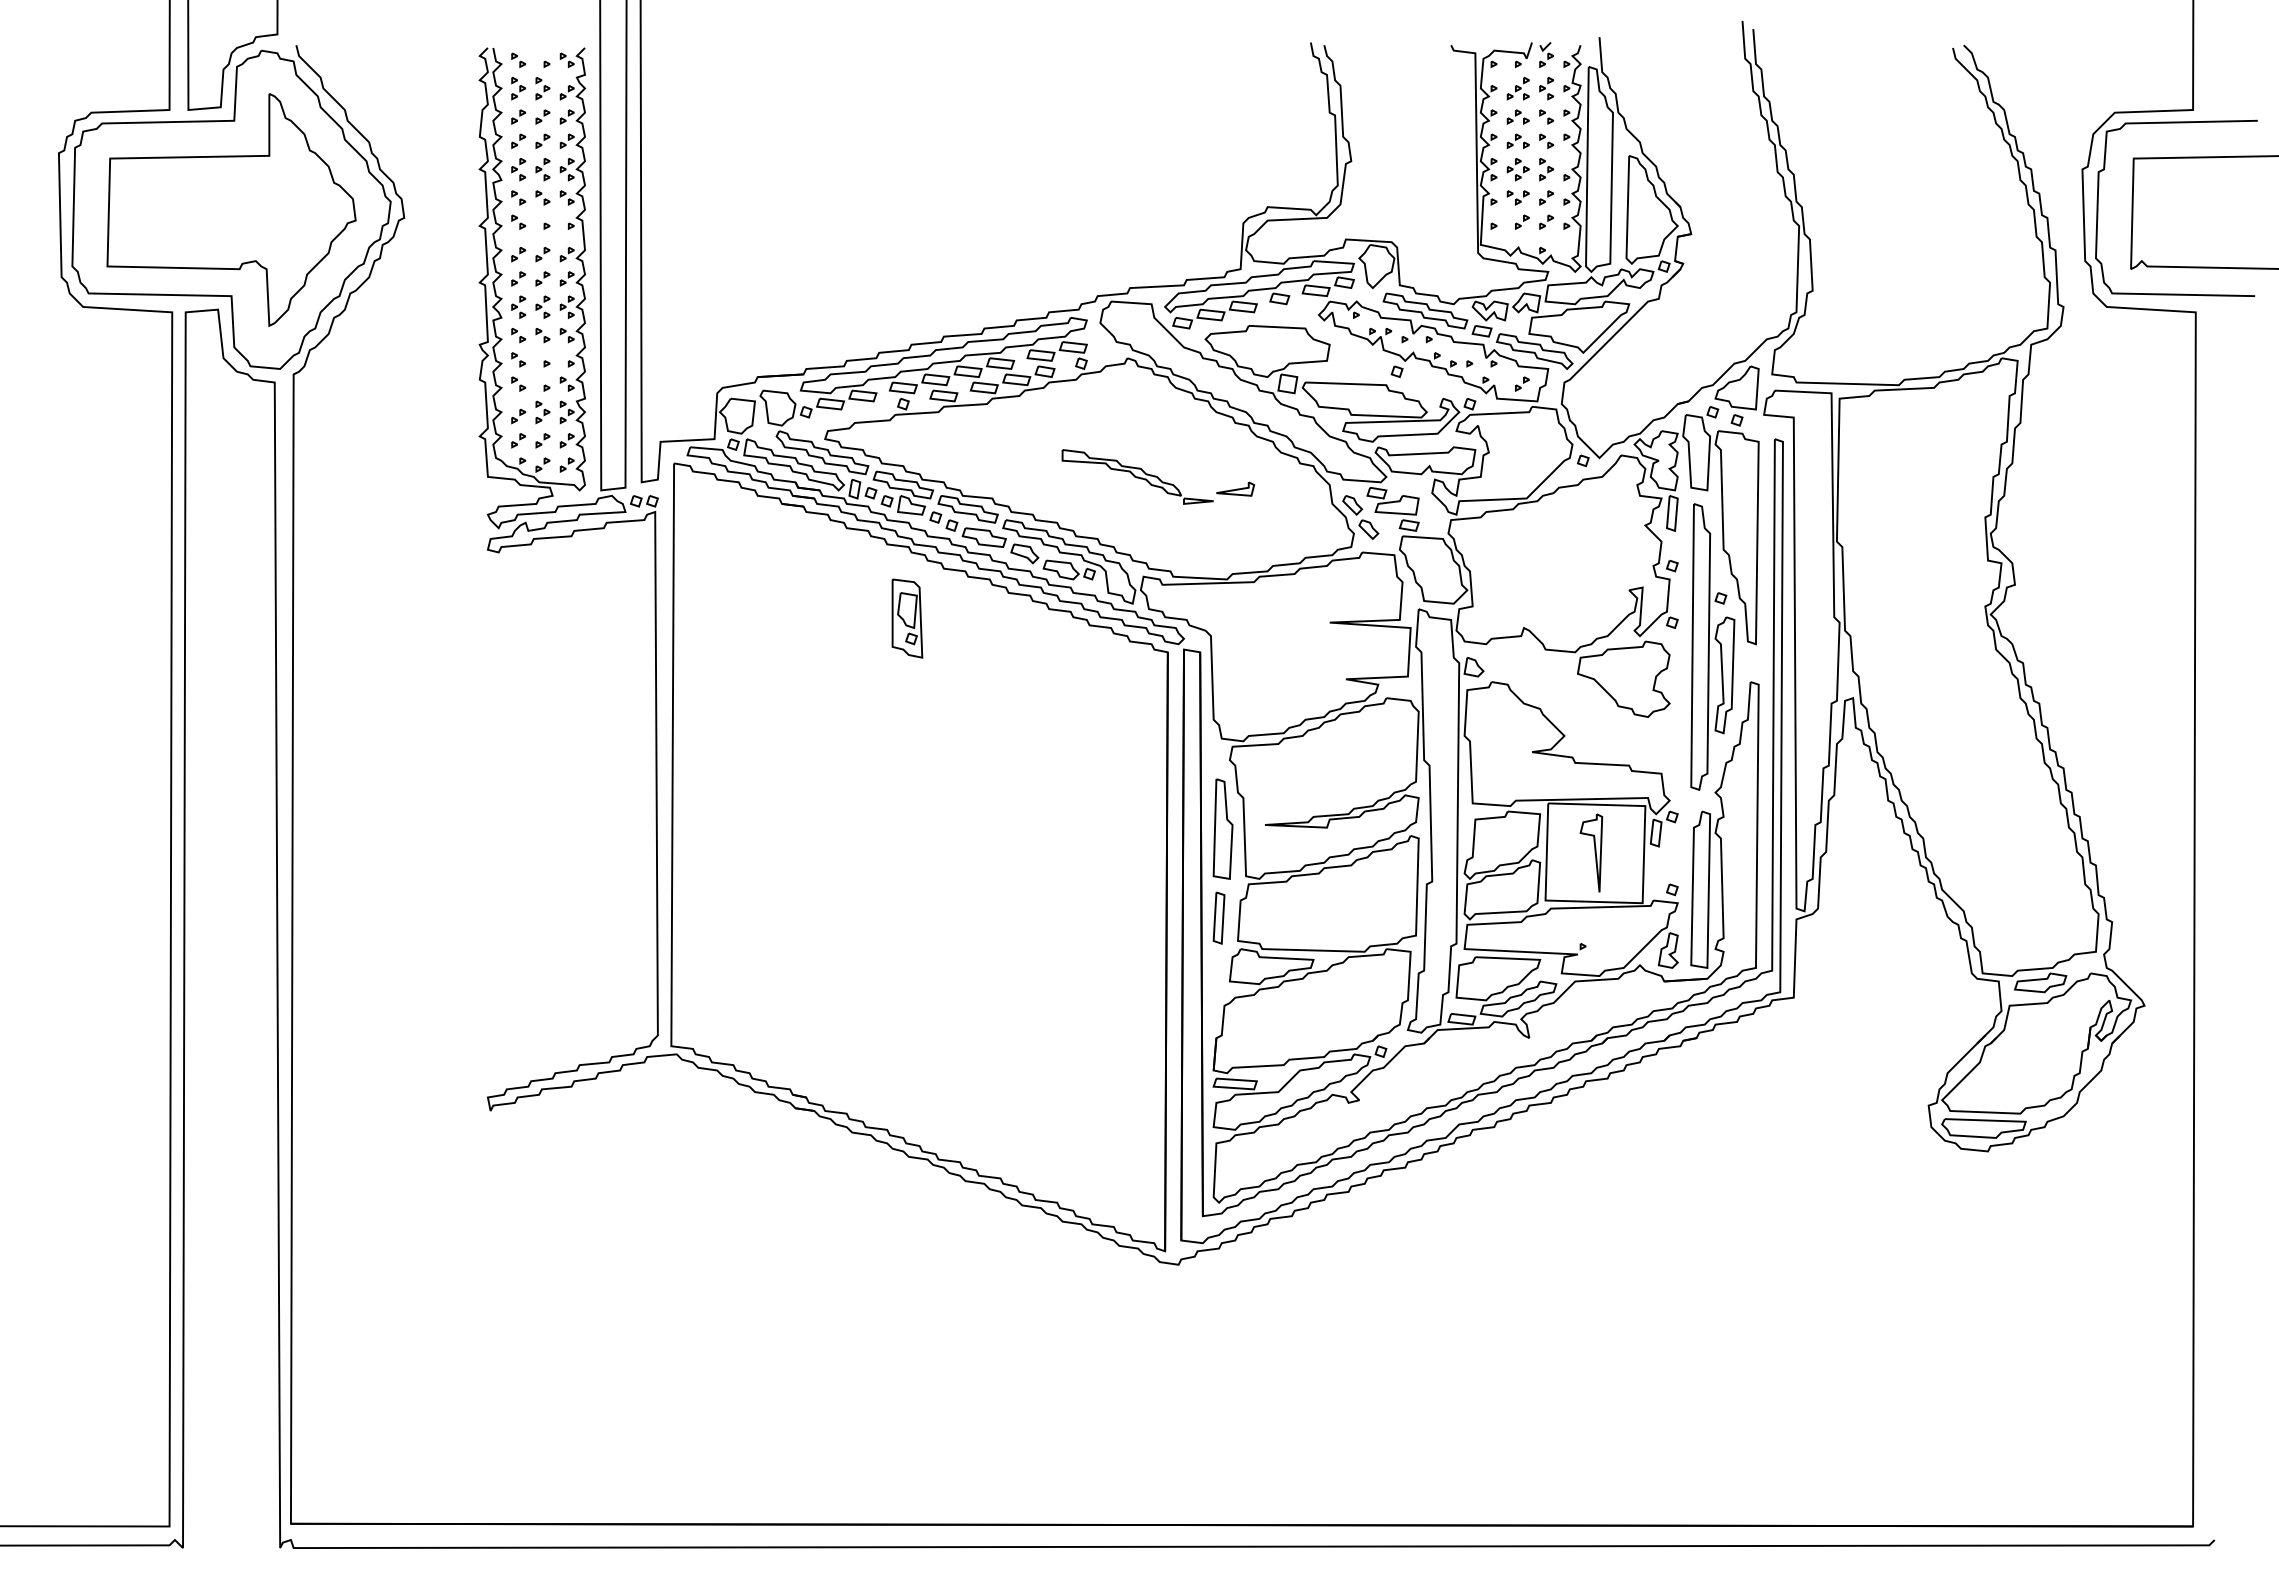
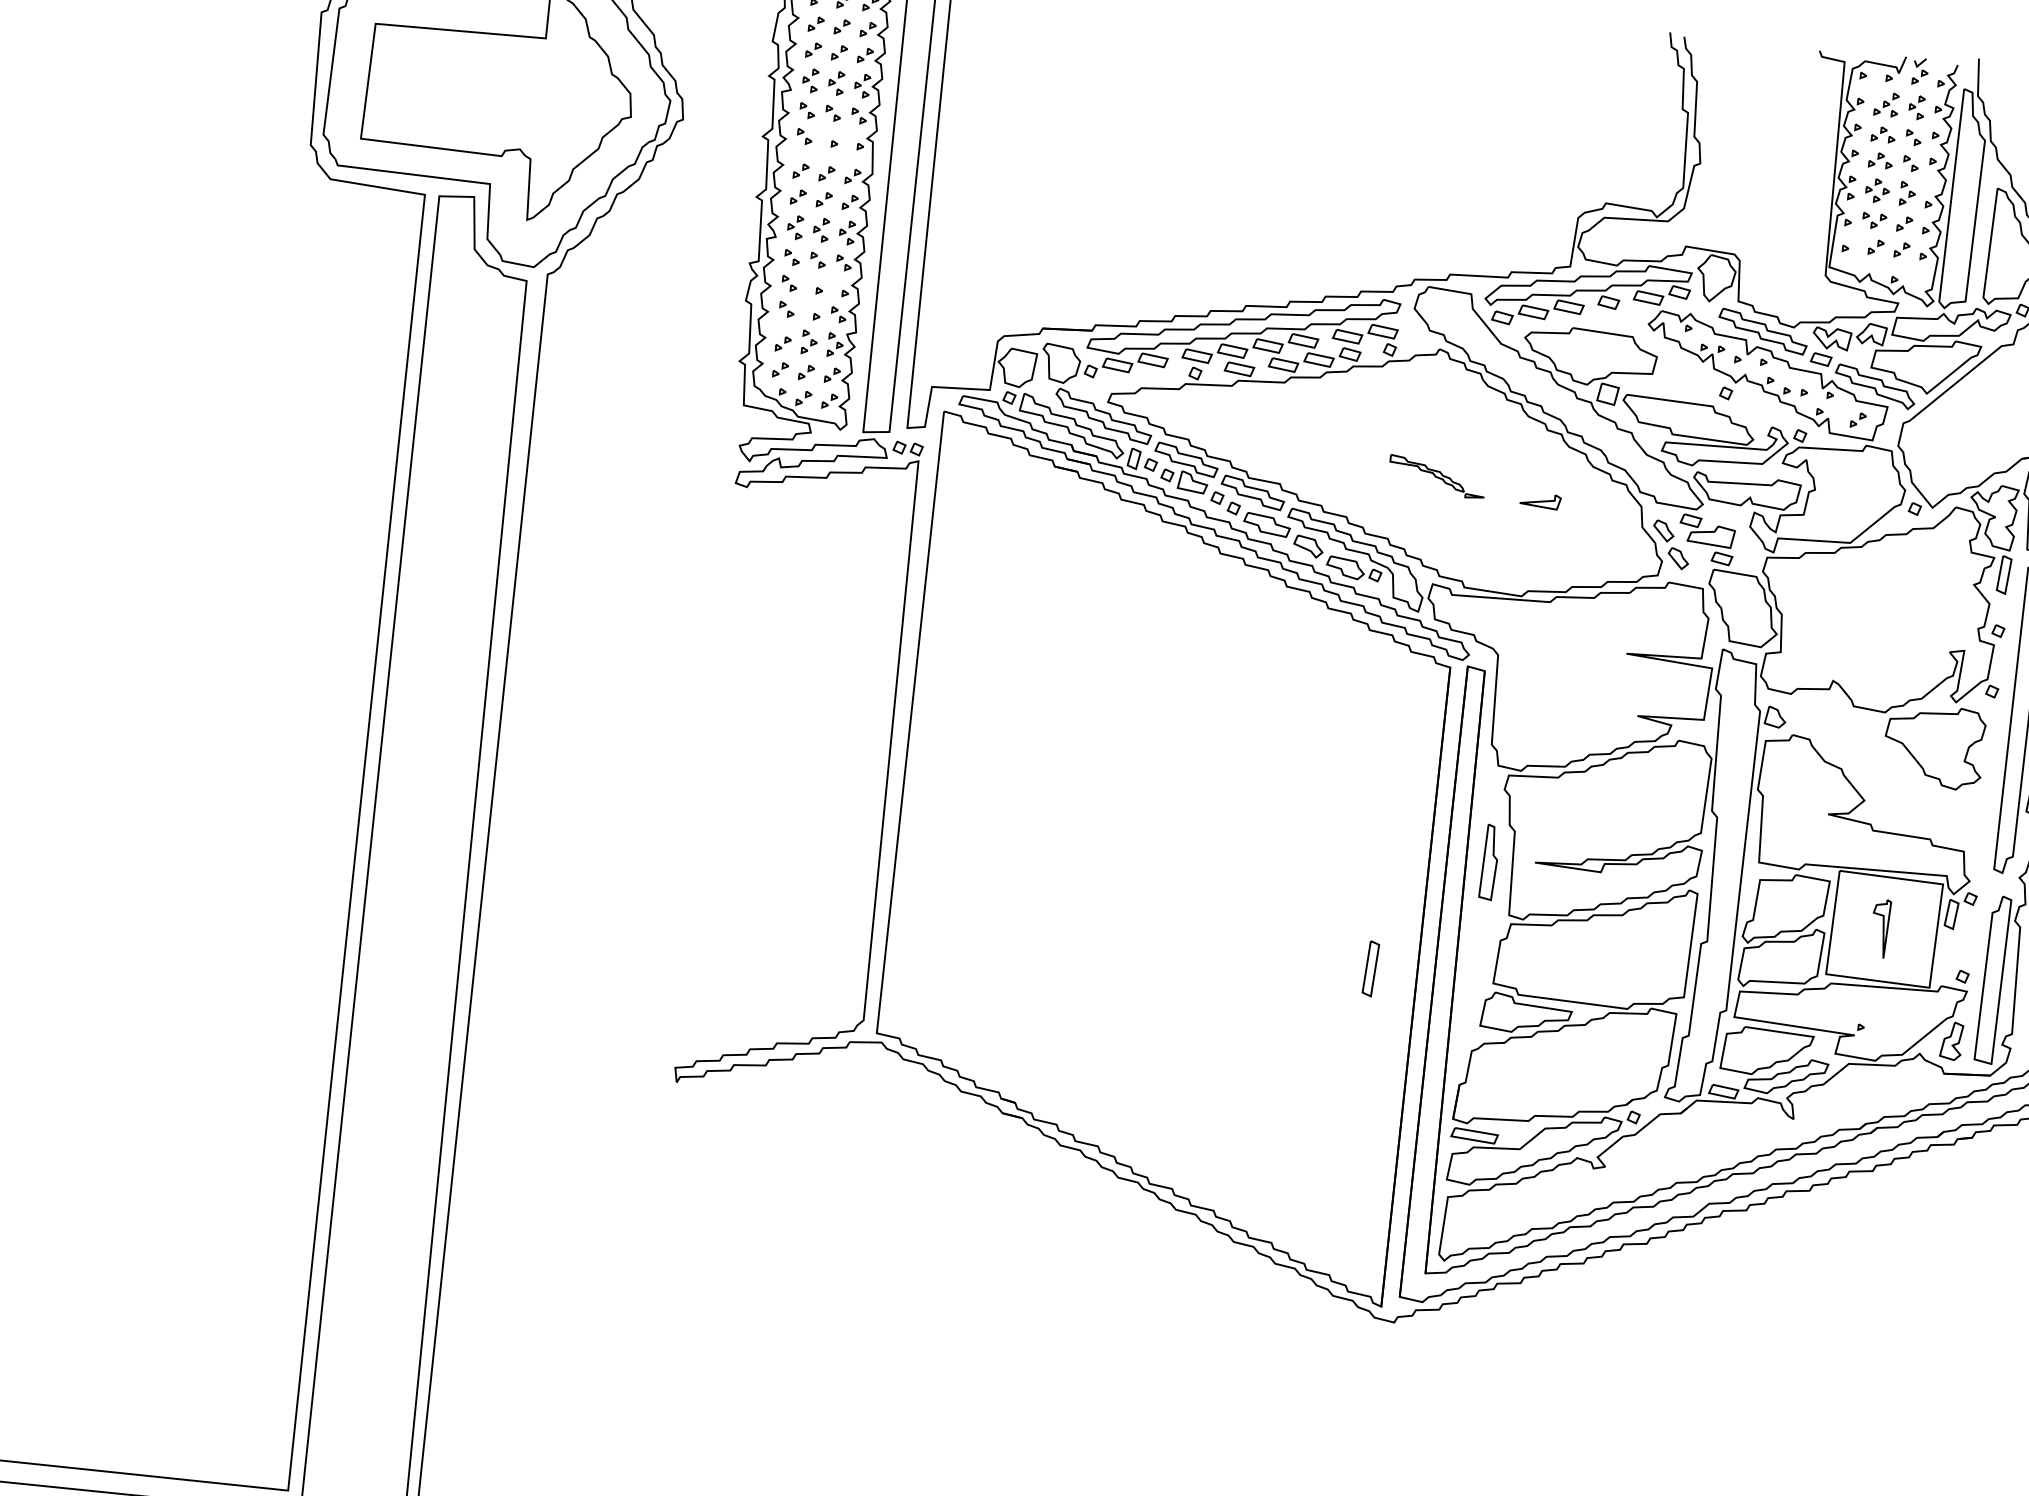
part: (1137, 476) -> (1437, 476), size x0.6
part: (907, 618) -> (1176, 602), removed
part: (1222, 828) -> (1489, 861), size x0.7
part: (1591, 852) -> (1880, 928), size x0.7
part: (1218, 917) -> (1370, 968), moved

